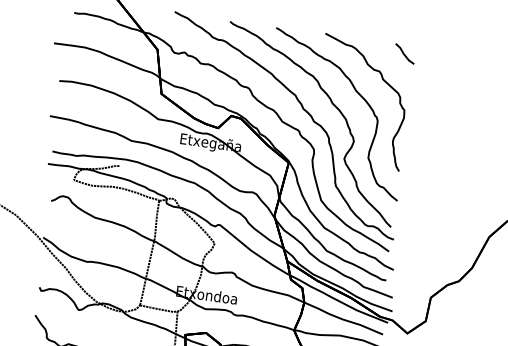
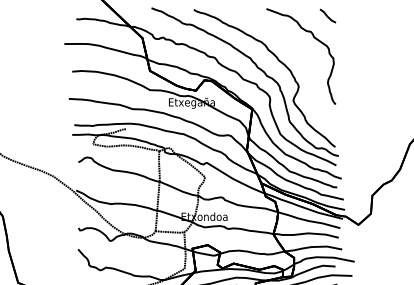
curve: (356, 93) -> (295, 50), removed

